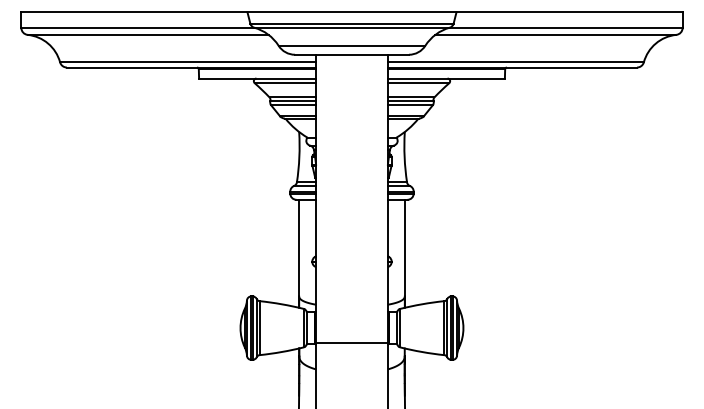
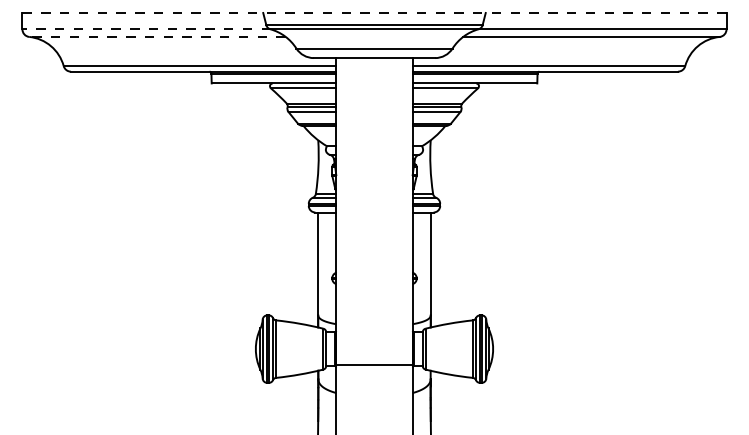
line: (352, 12) -> (374, 13), solid -> dashed
line: (137, 27) -> (146, 29), solid -> dashed
line: (147, 34) -> (156, 36), solid -> dashed

